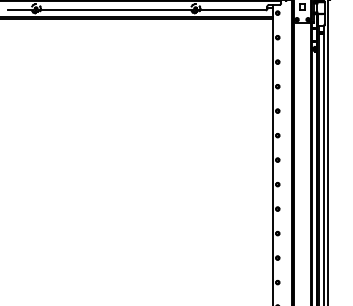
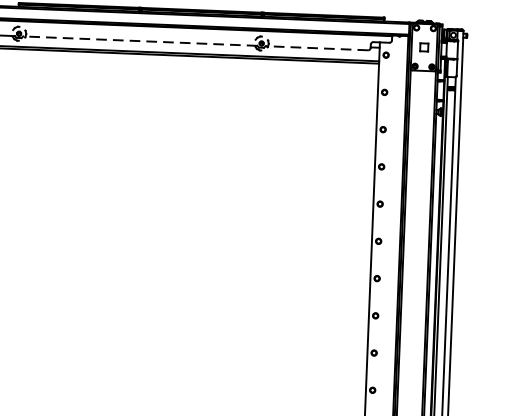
line: (115, 10) -> (139, 41), solid -> dashed
line: (232, 10) -> (317, 48), solid -> dashed

